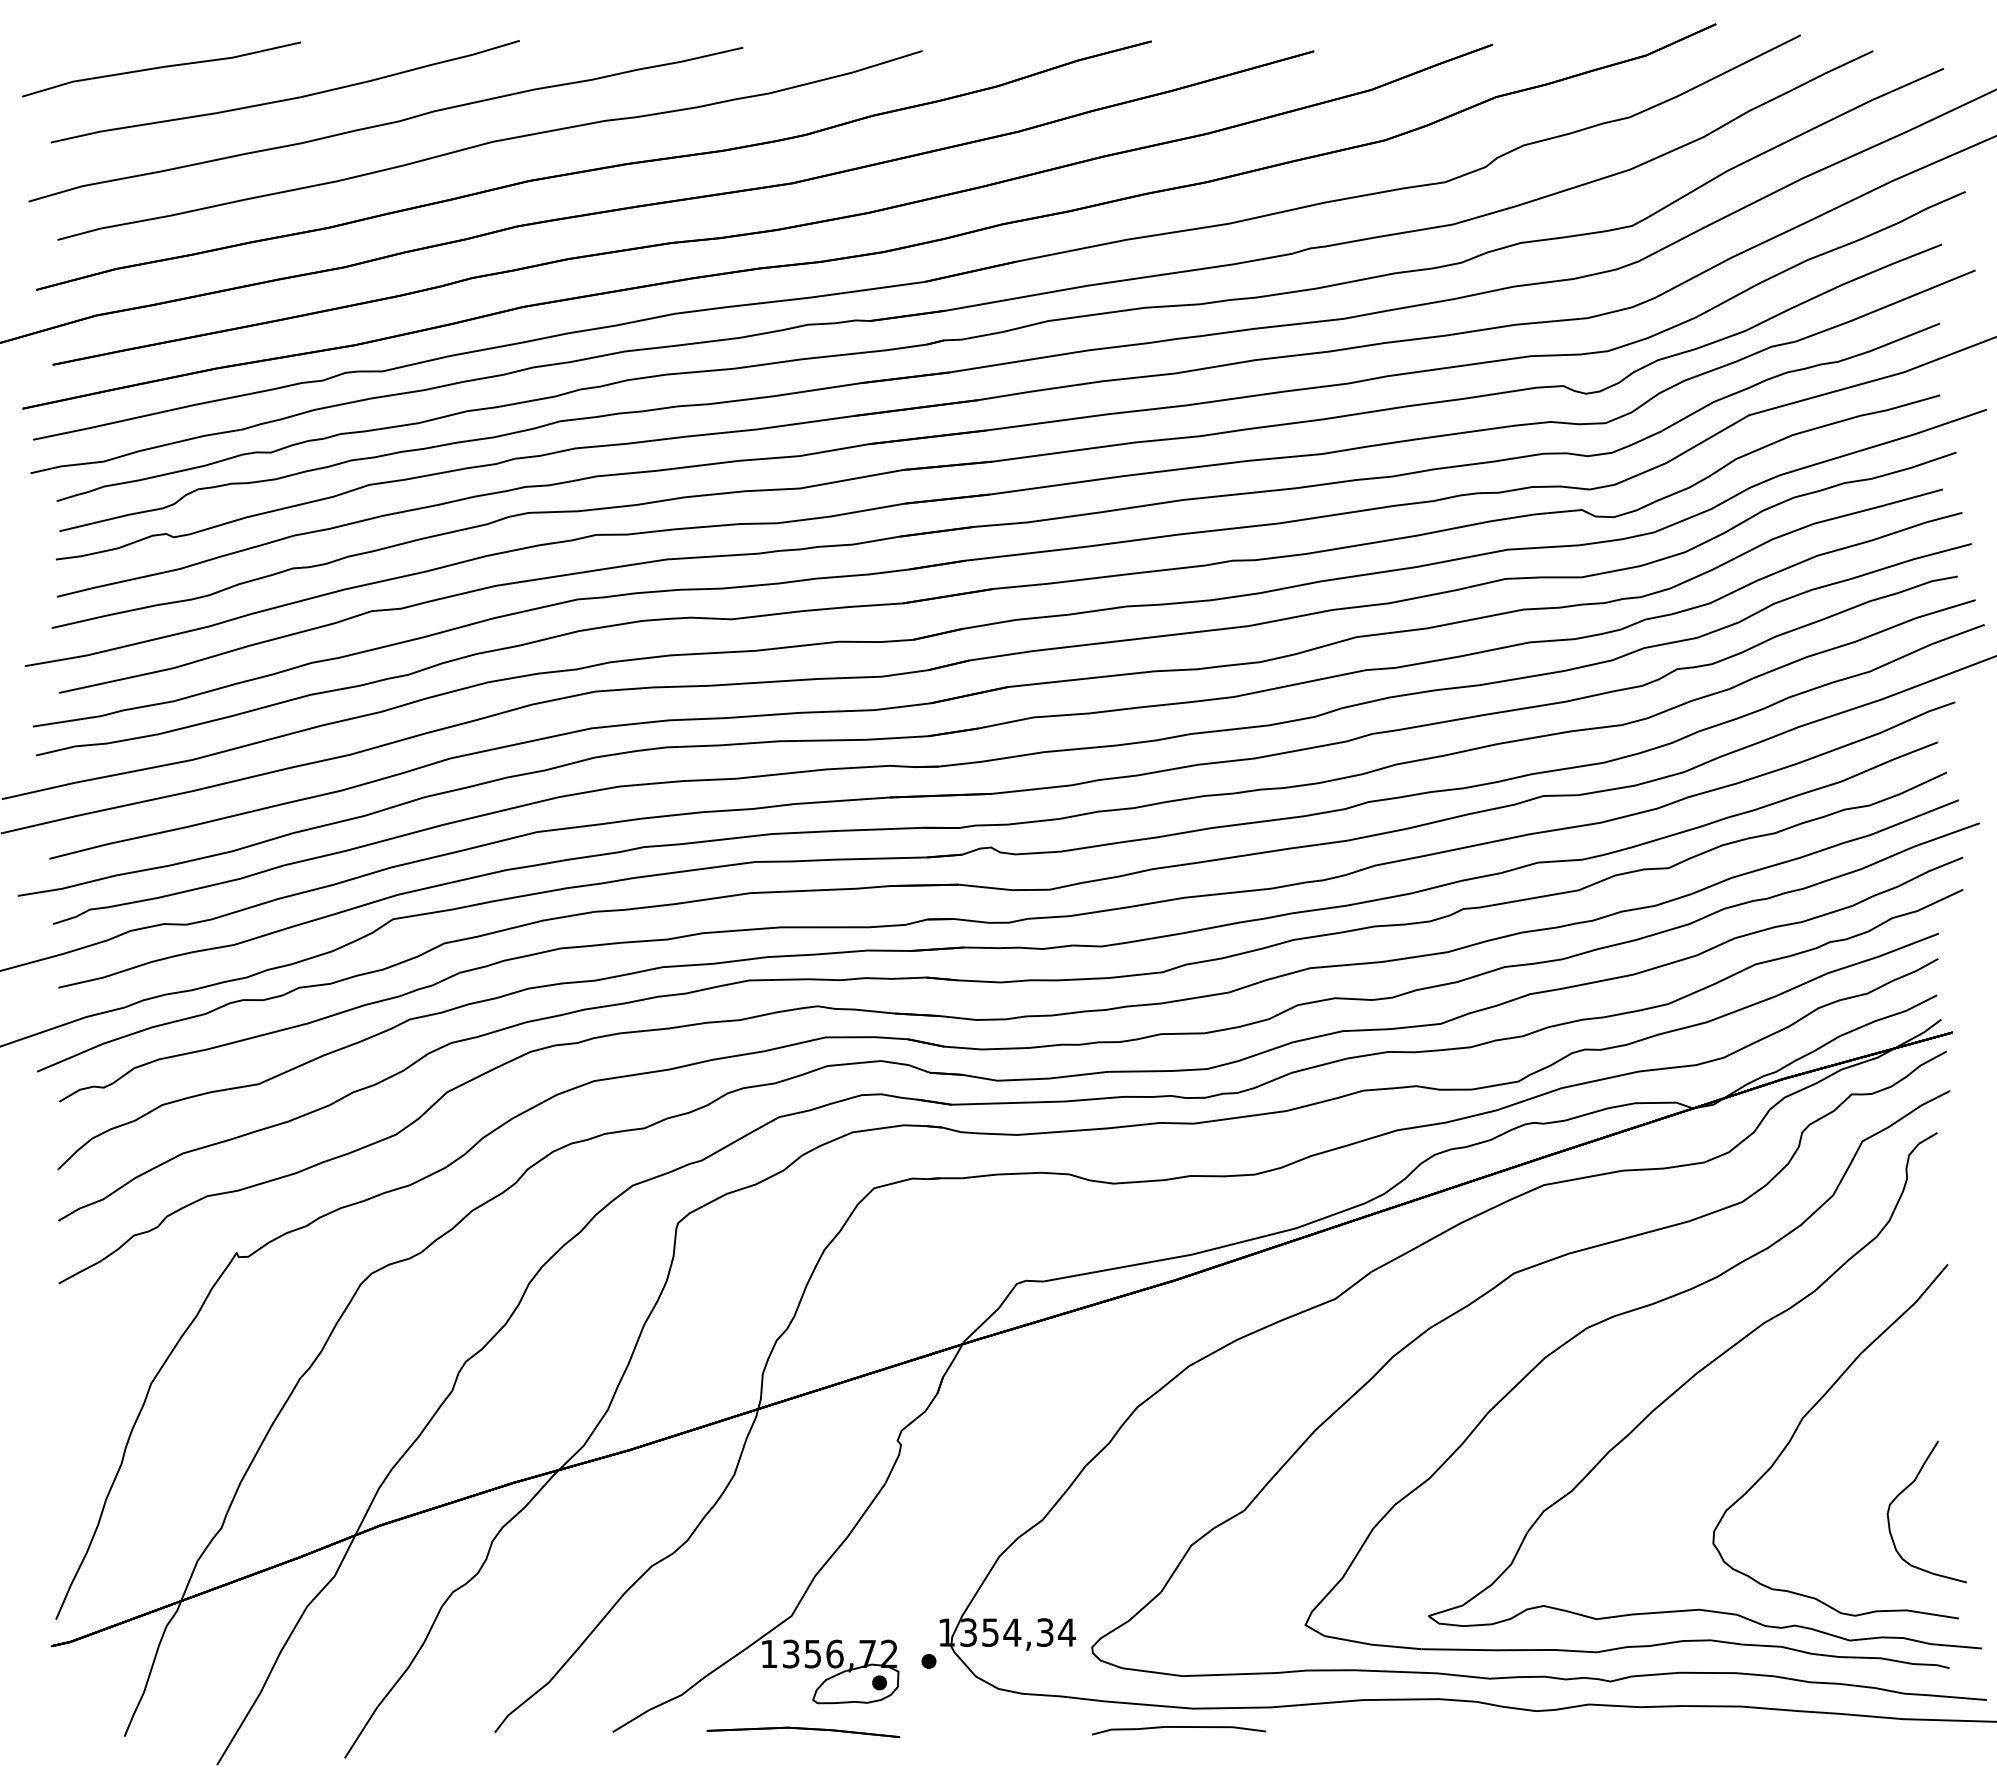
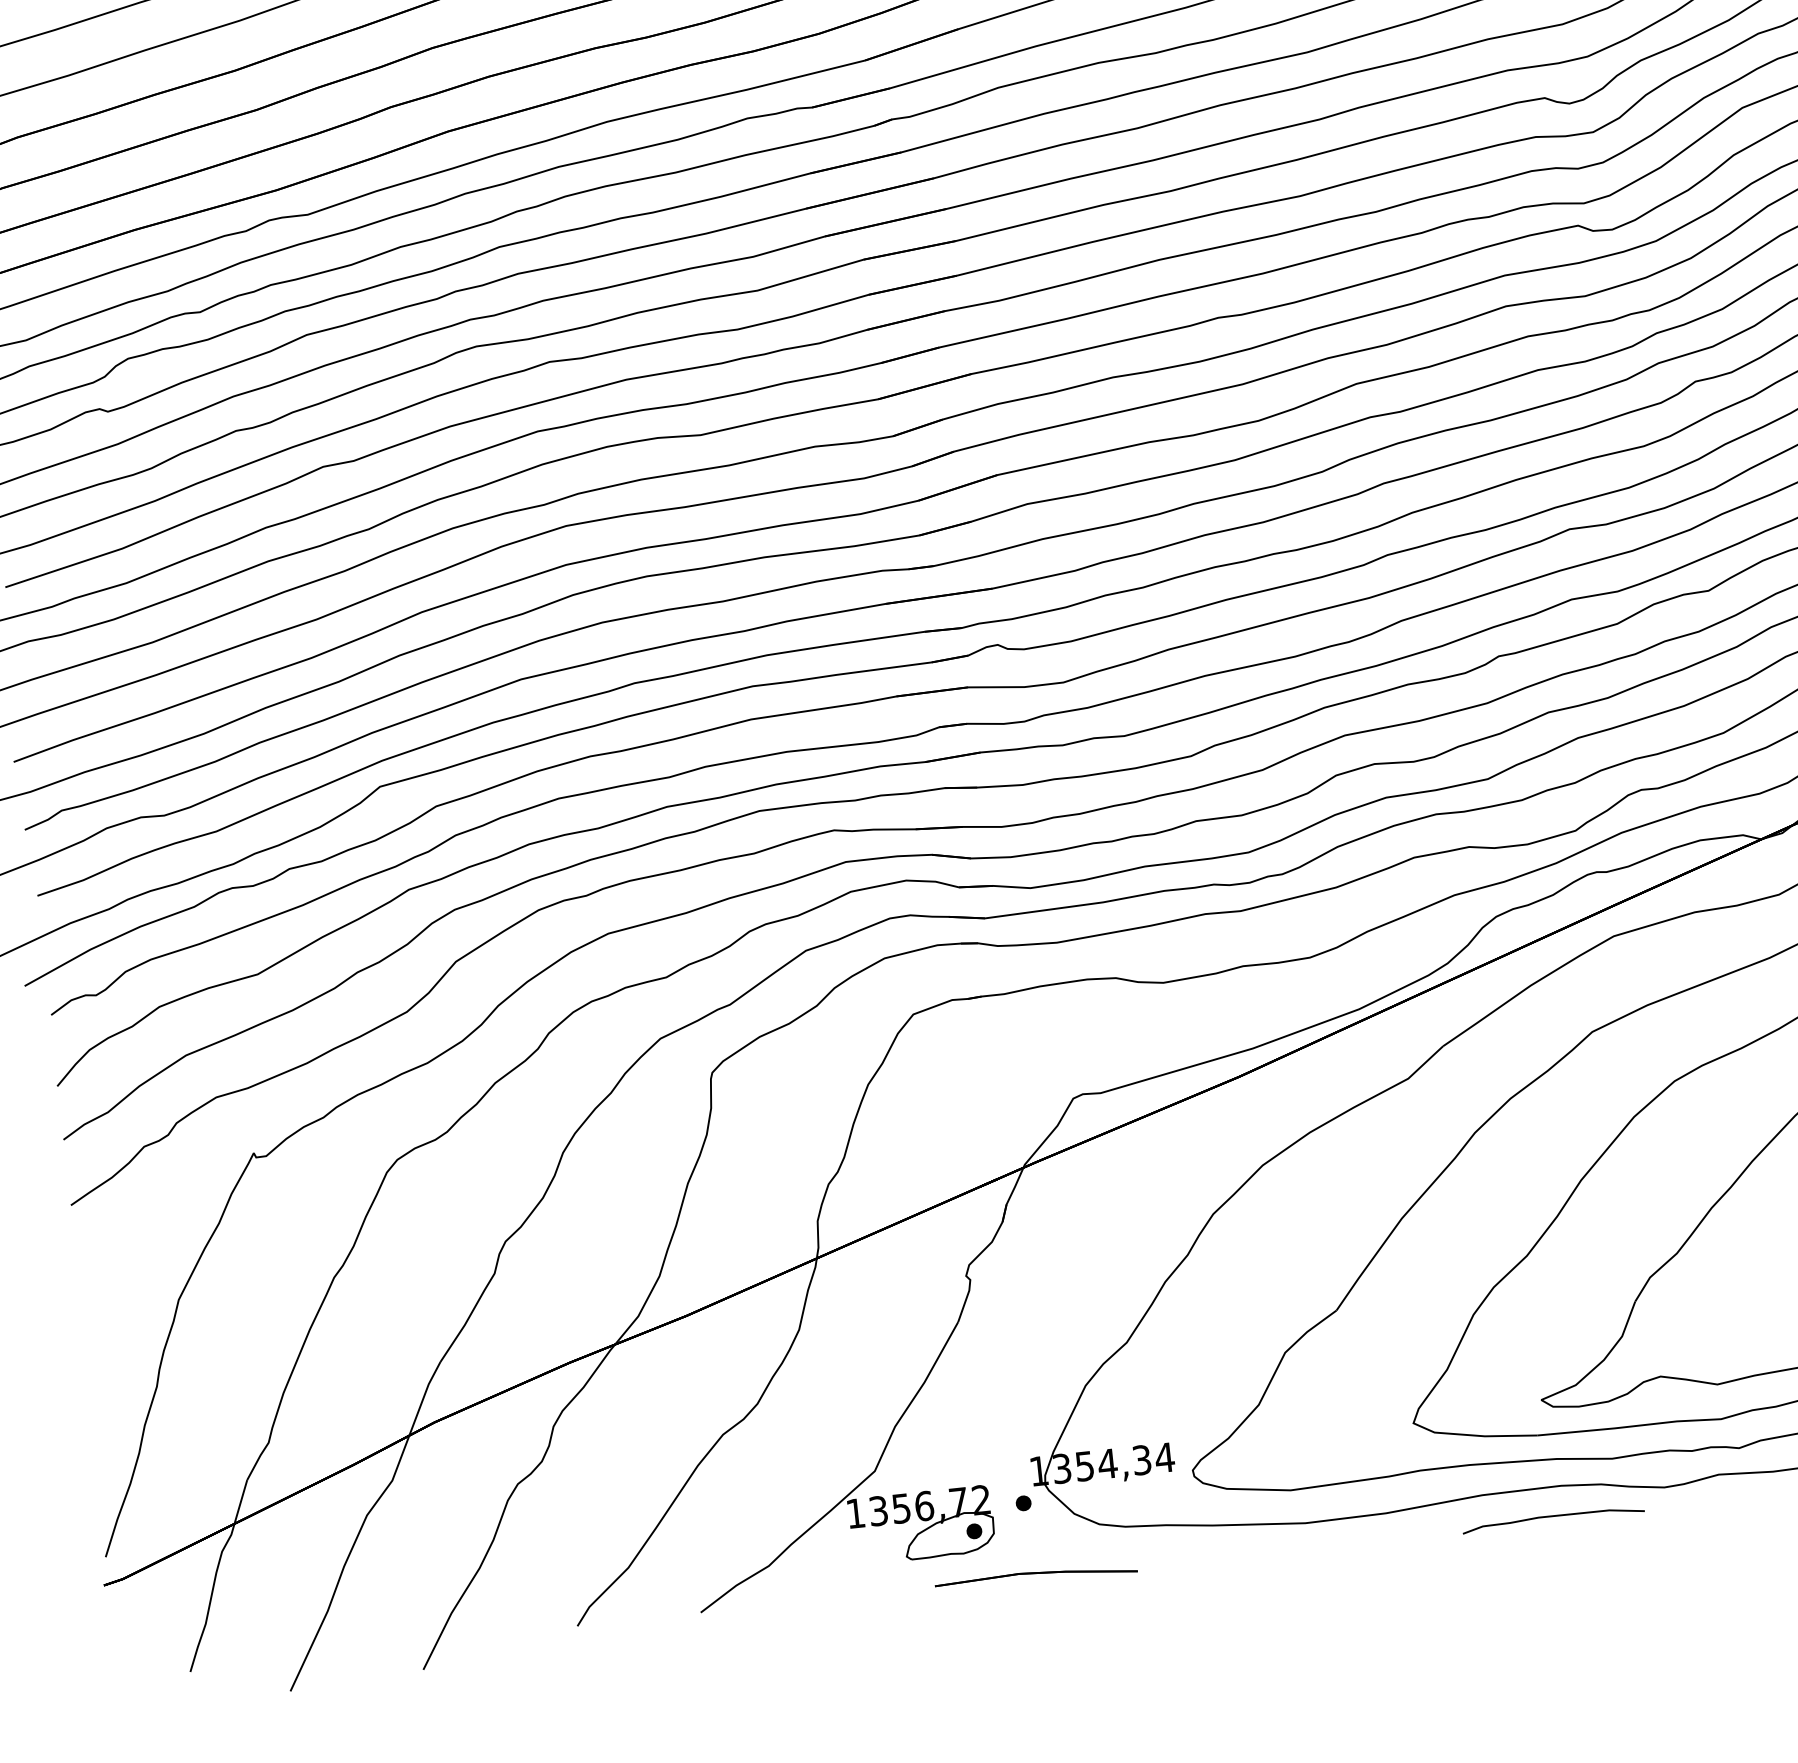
curve: (1179, 1727) -> (1553, 1516), moved
part: (803, 1732) -> (1036, 1577), moved

